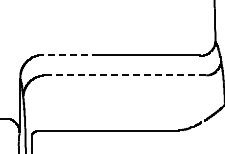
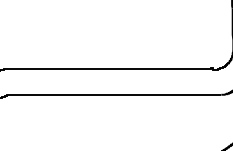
line: (70, 55) -> (45, 69), dashed -> solid
line: (126, 75) -> (118, 94), dashed -> solid

